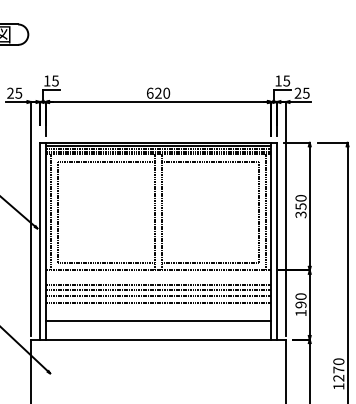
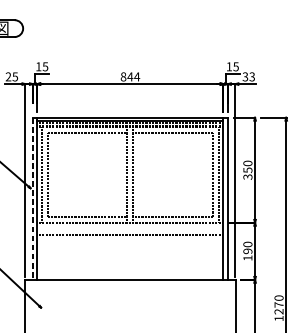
text: (158, 92) -> (130, 76), 620 -> 844
text: (301, 92) -> (248, 76), 25 -> 33
line: (40, 241) -> (33, 199), solid -> dashed
line: (158, 290) -> (130, 239), removed
line: (158, 295) -> (130, 243), removed
line: (158, 303) -> (130, 250), removed
line: (158, 321) -> (130, 264), removed

